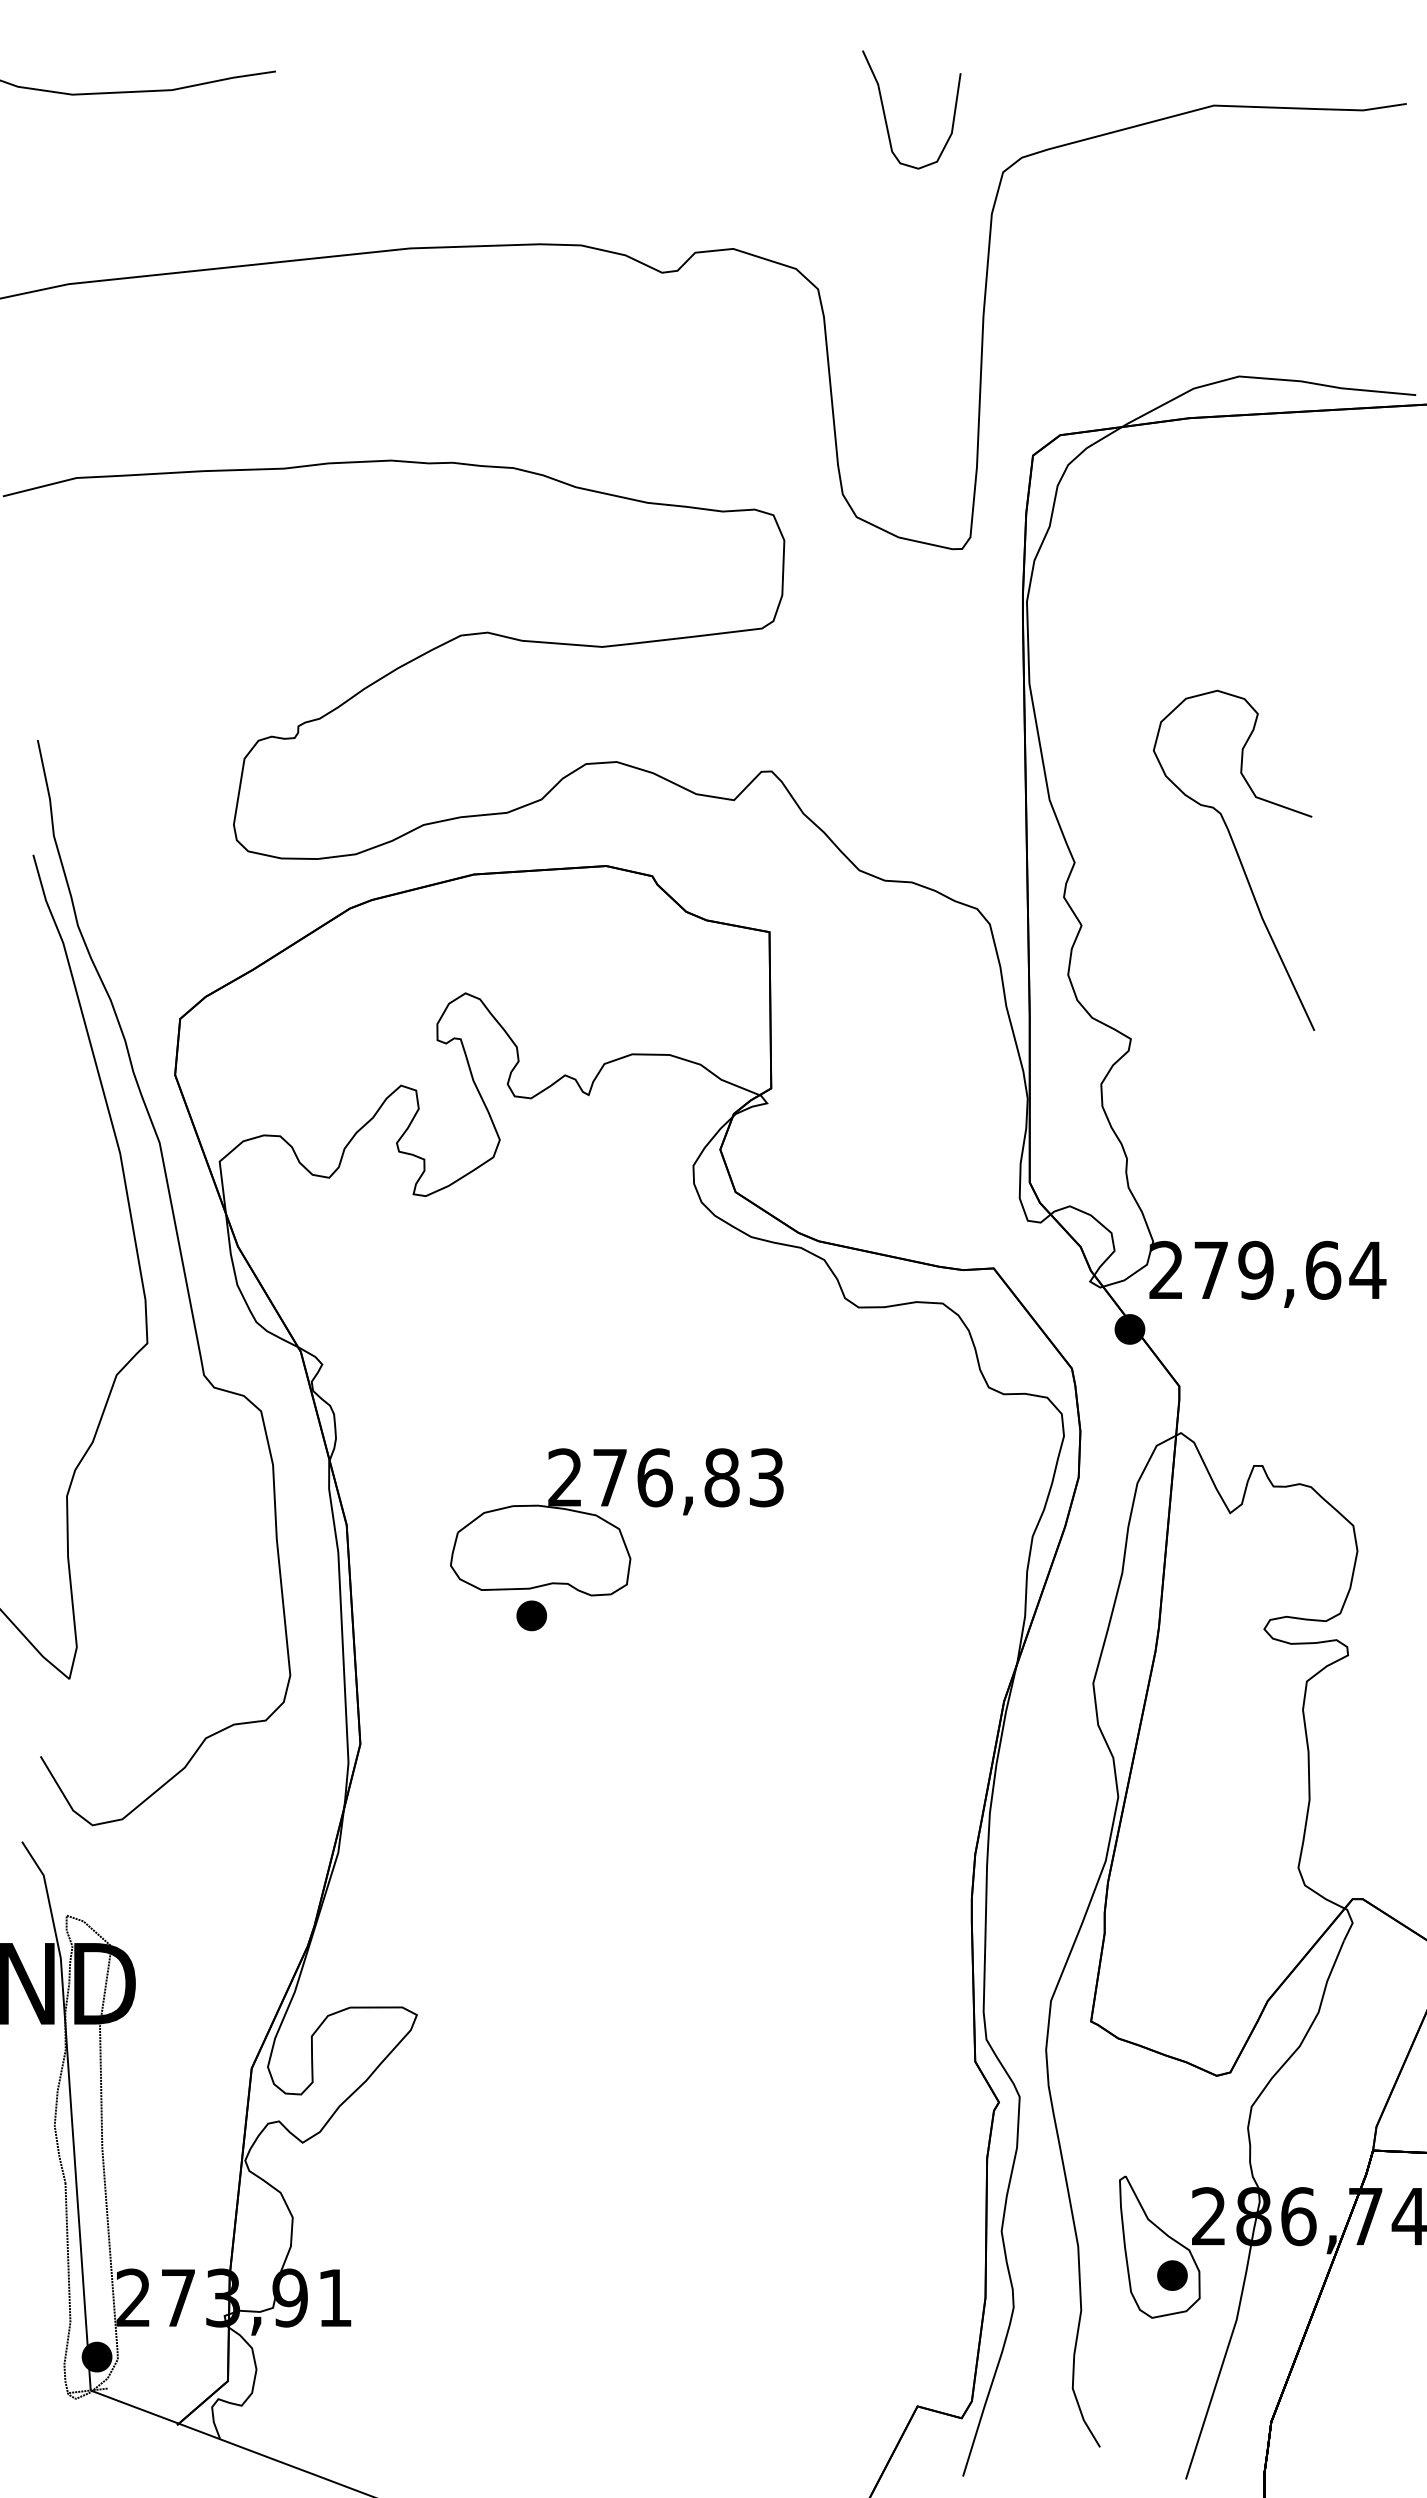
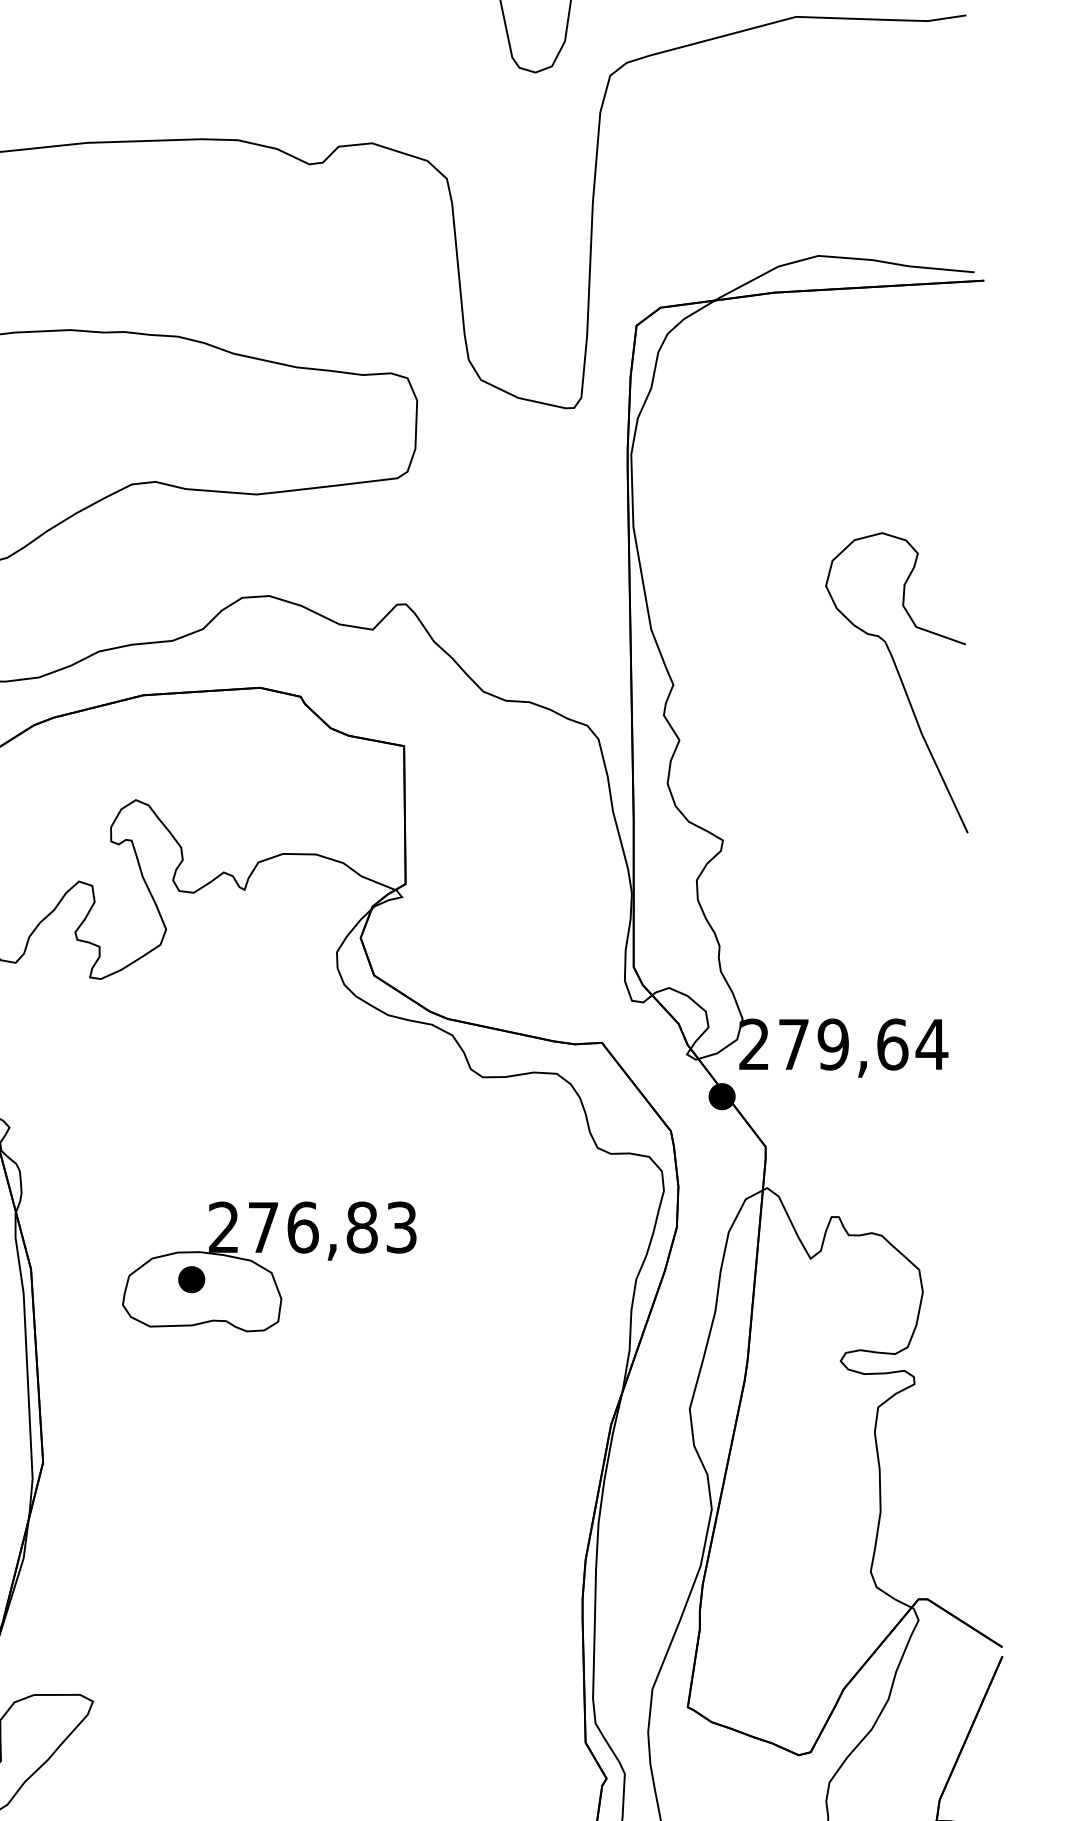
curve: (1237, 856) -> (899, 679), moved
part: (531, 1615) -> (191, 1279), moved

